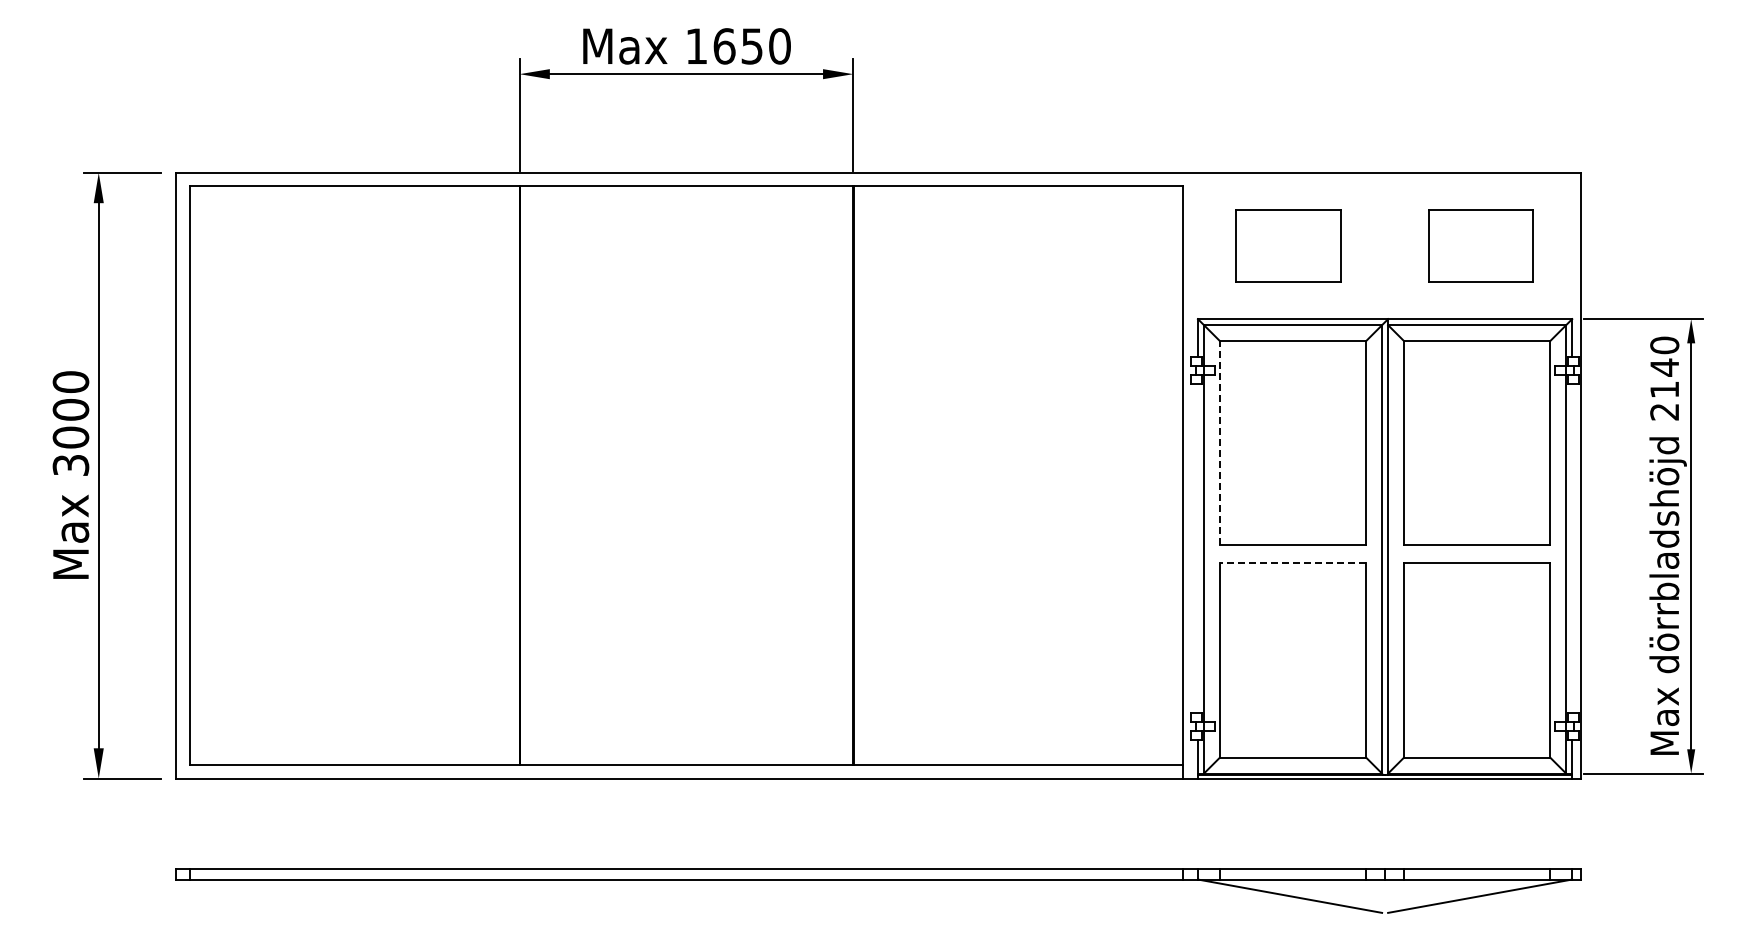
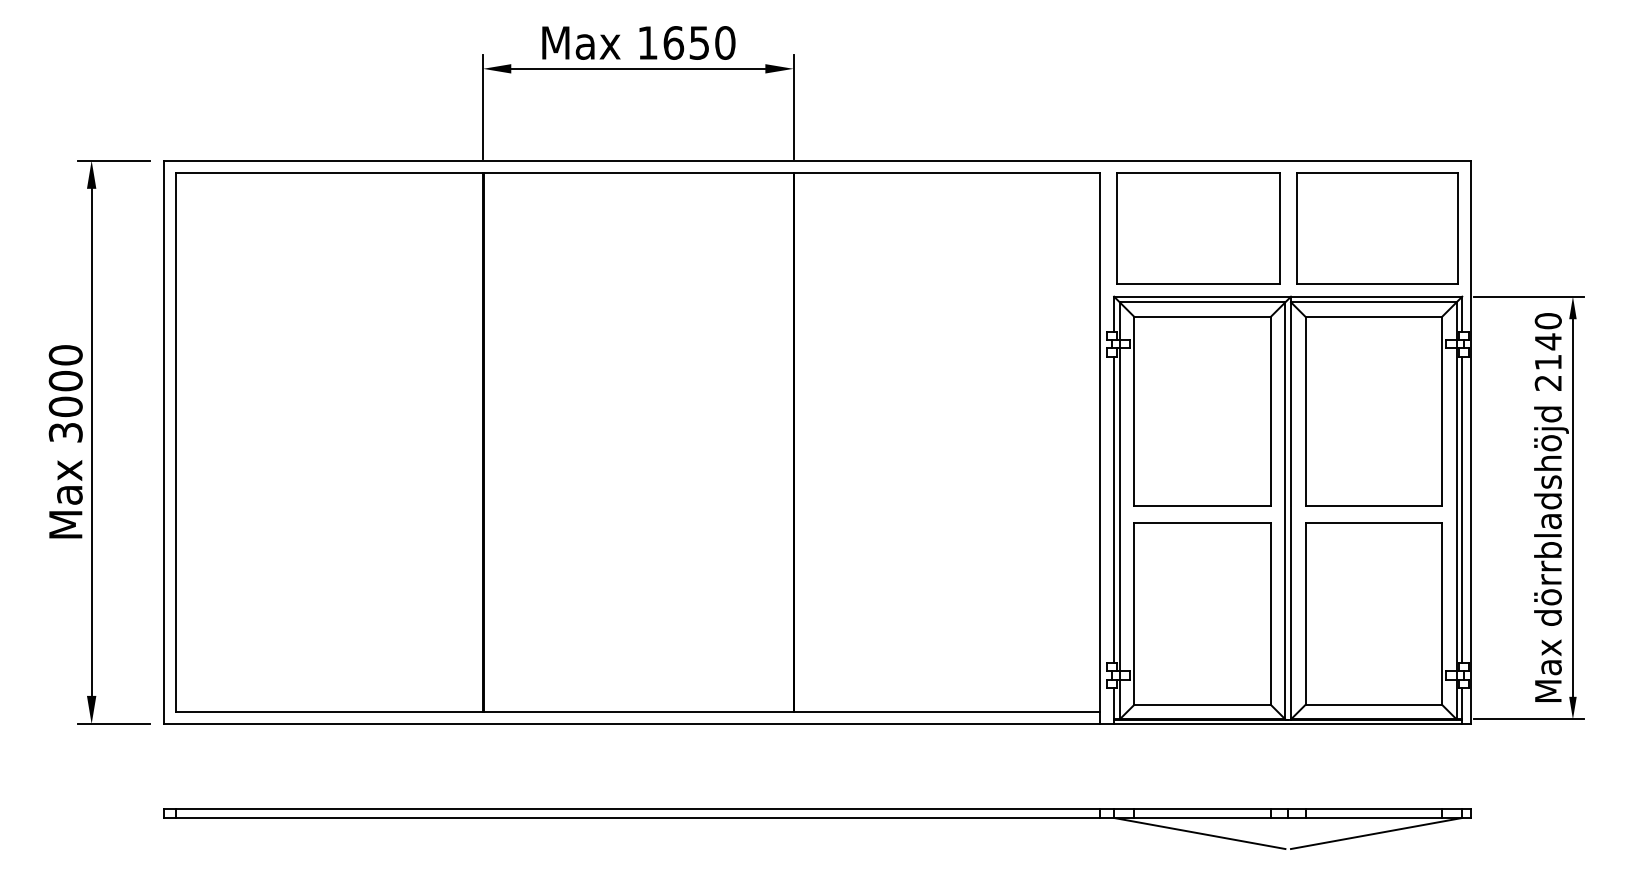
part: (1288, 245) -> (1198, 228), size x1.67
part: (1480, 245) -> (1376, 228), size x1.67
line: (1219, 442) -> (1134, 411), dashed -> solid
line: (1197, 547) -> (1113, 509), added
line: (1572, 547) -> (1462, 509), added
line: (1292, 562) -> (1202, 523), dashed -> solid

